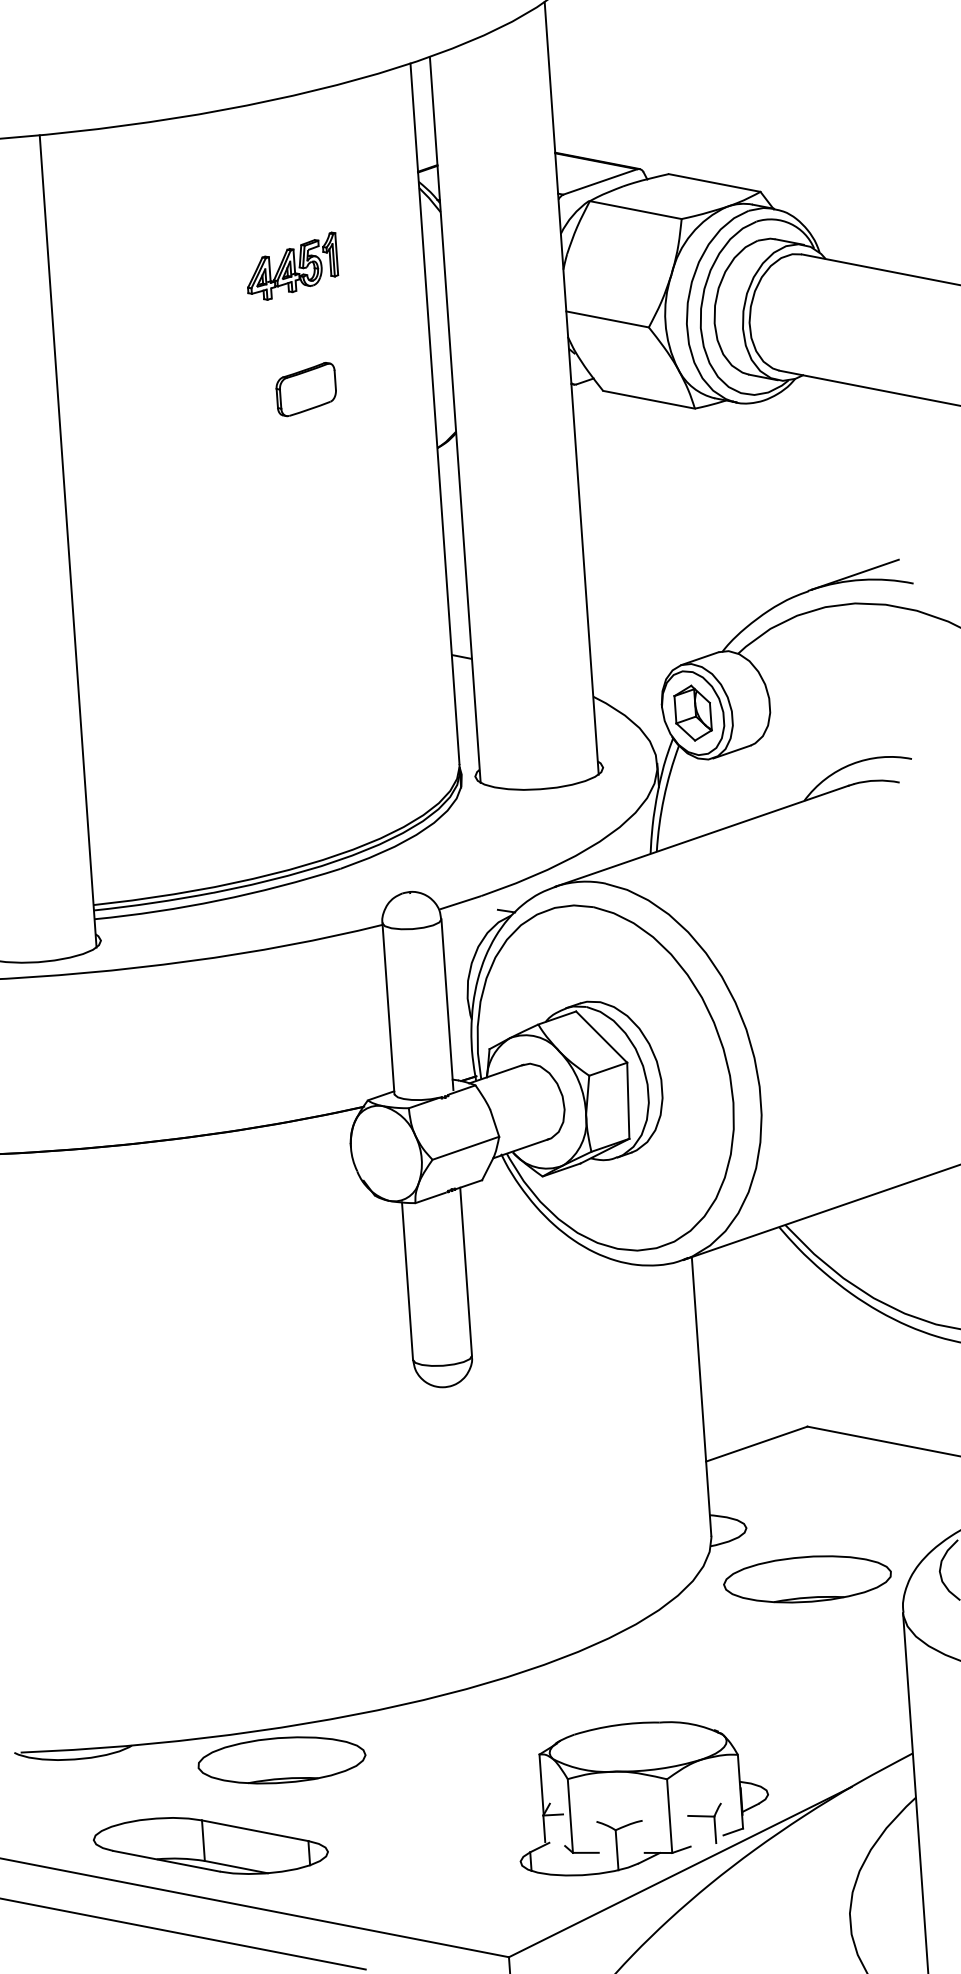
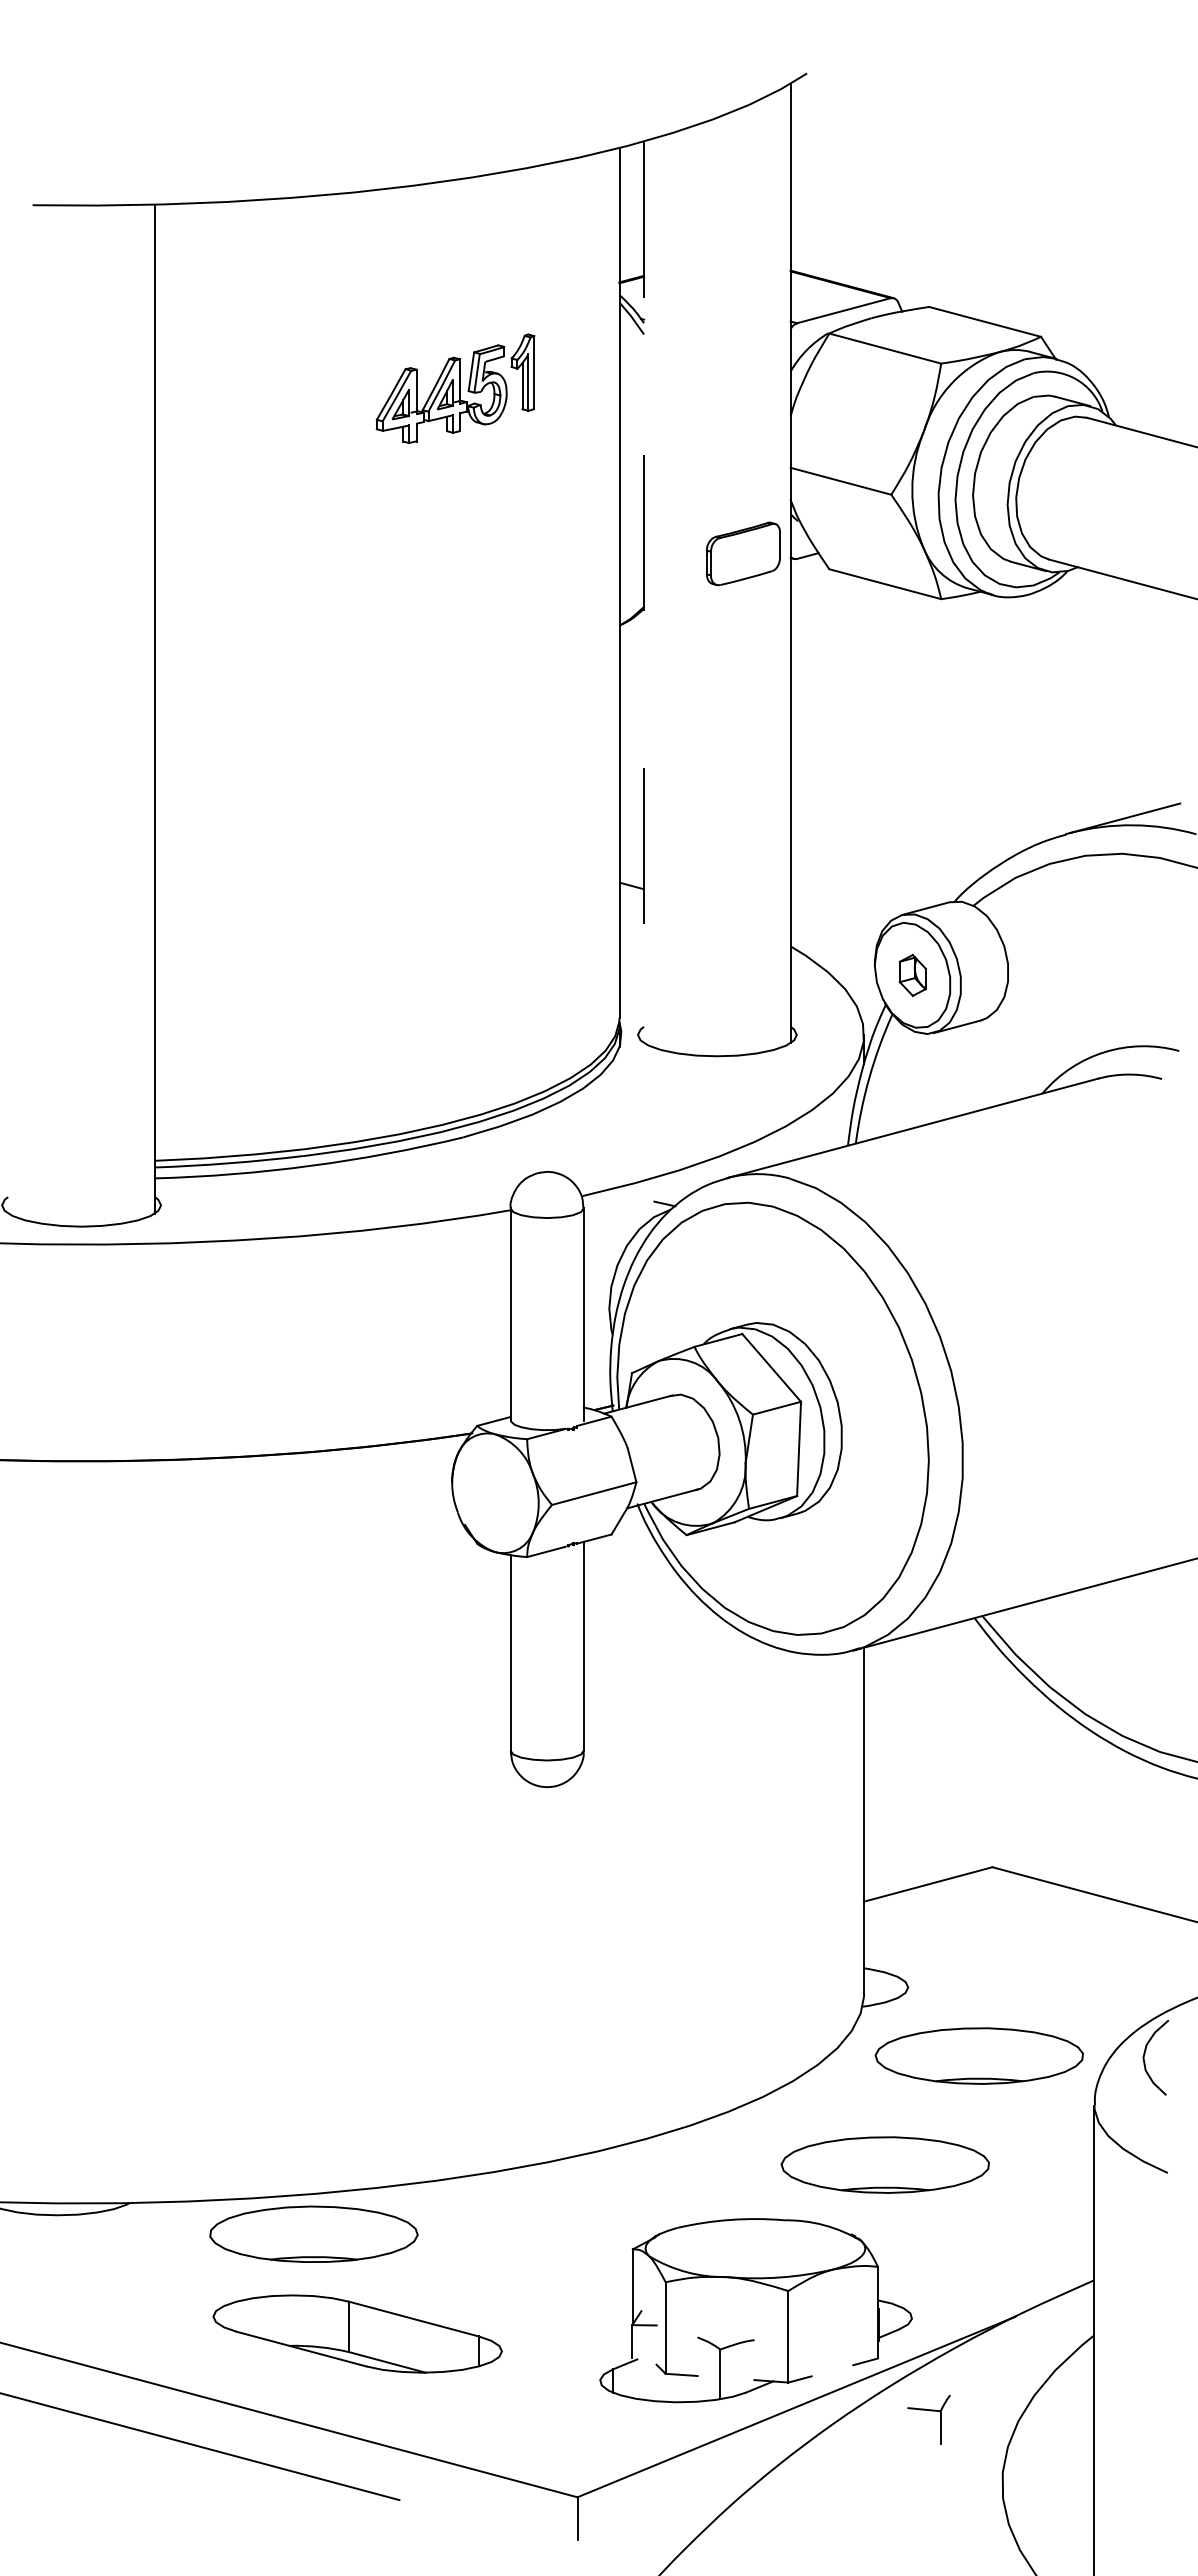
part: (292, 266) -> (455, 388), size x1.4
part: (305, 389) -> (742, 553), moved
line: (455, 420) -> (644, 592), solid -> dashed
part: (692, 713) -> (912, 975), size x0.6
part: (737, 1672) -> (884, 2164), added
part: (705, 1817) -> (929, 2411), moved
part: (210, 1845) -> (357, 2333), moved

